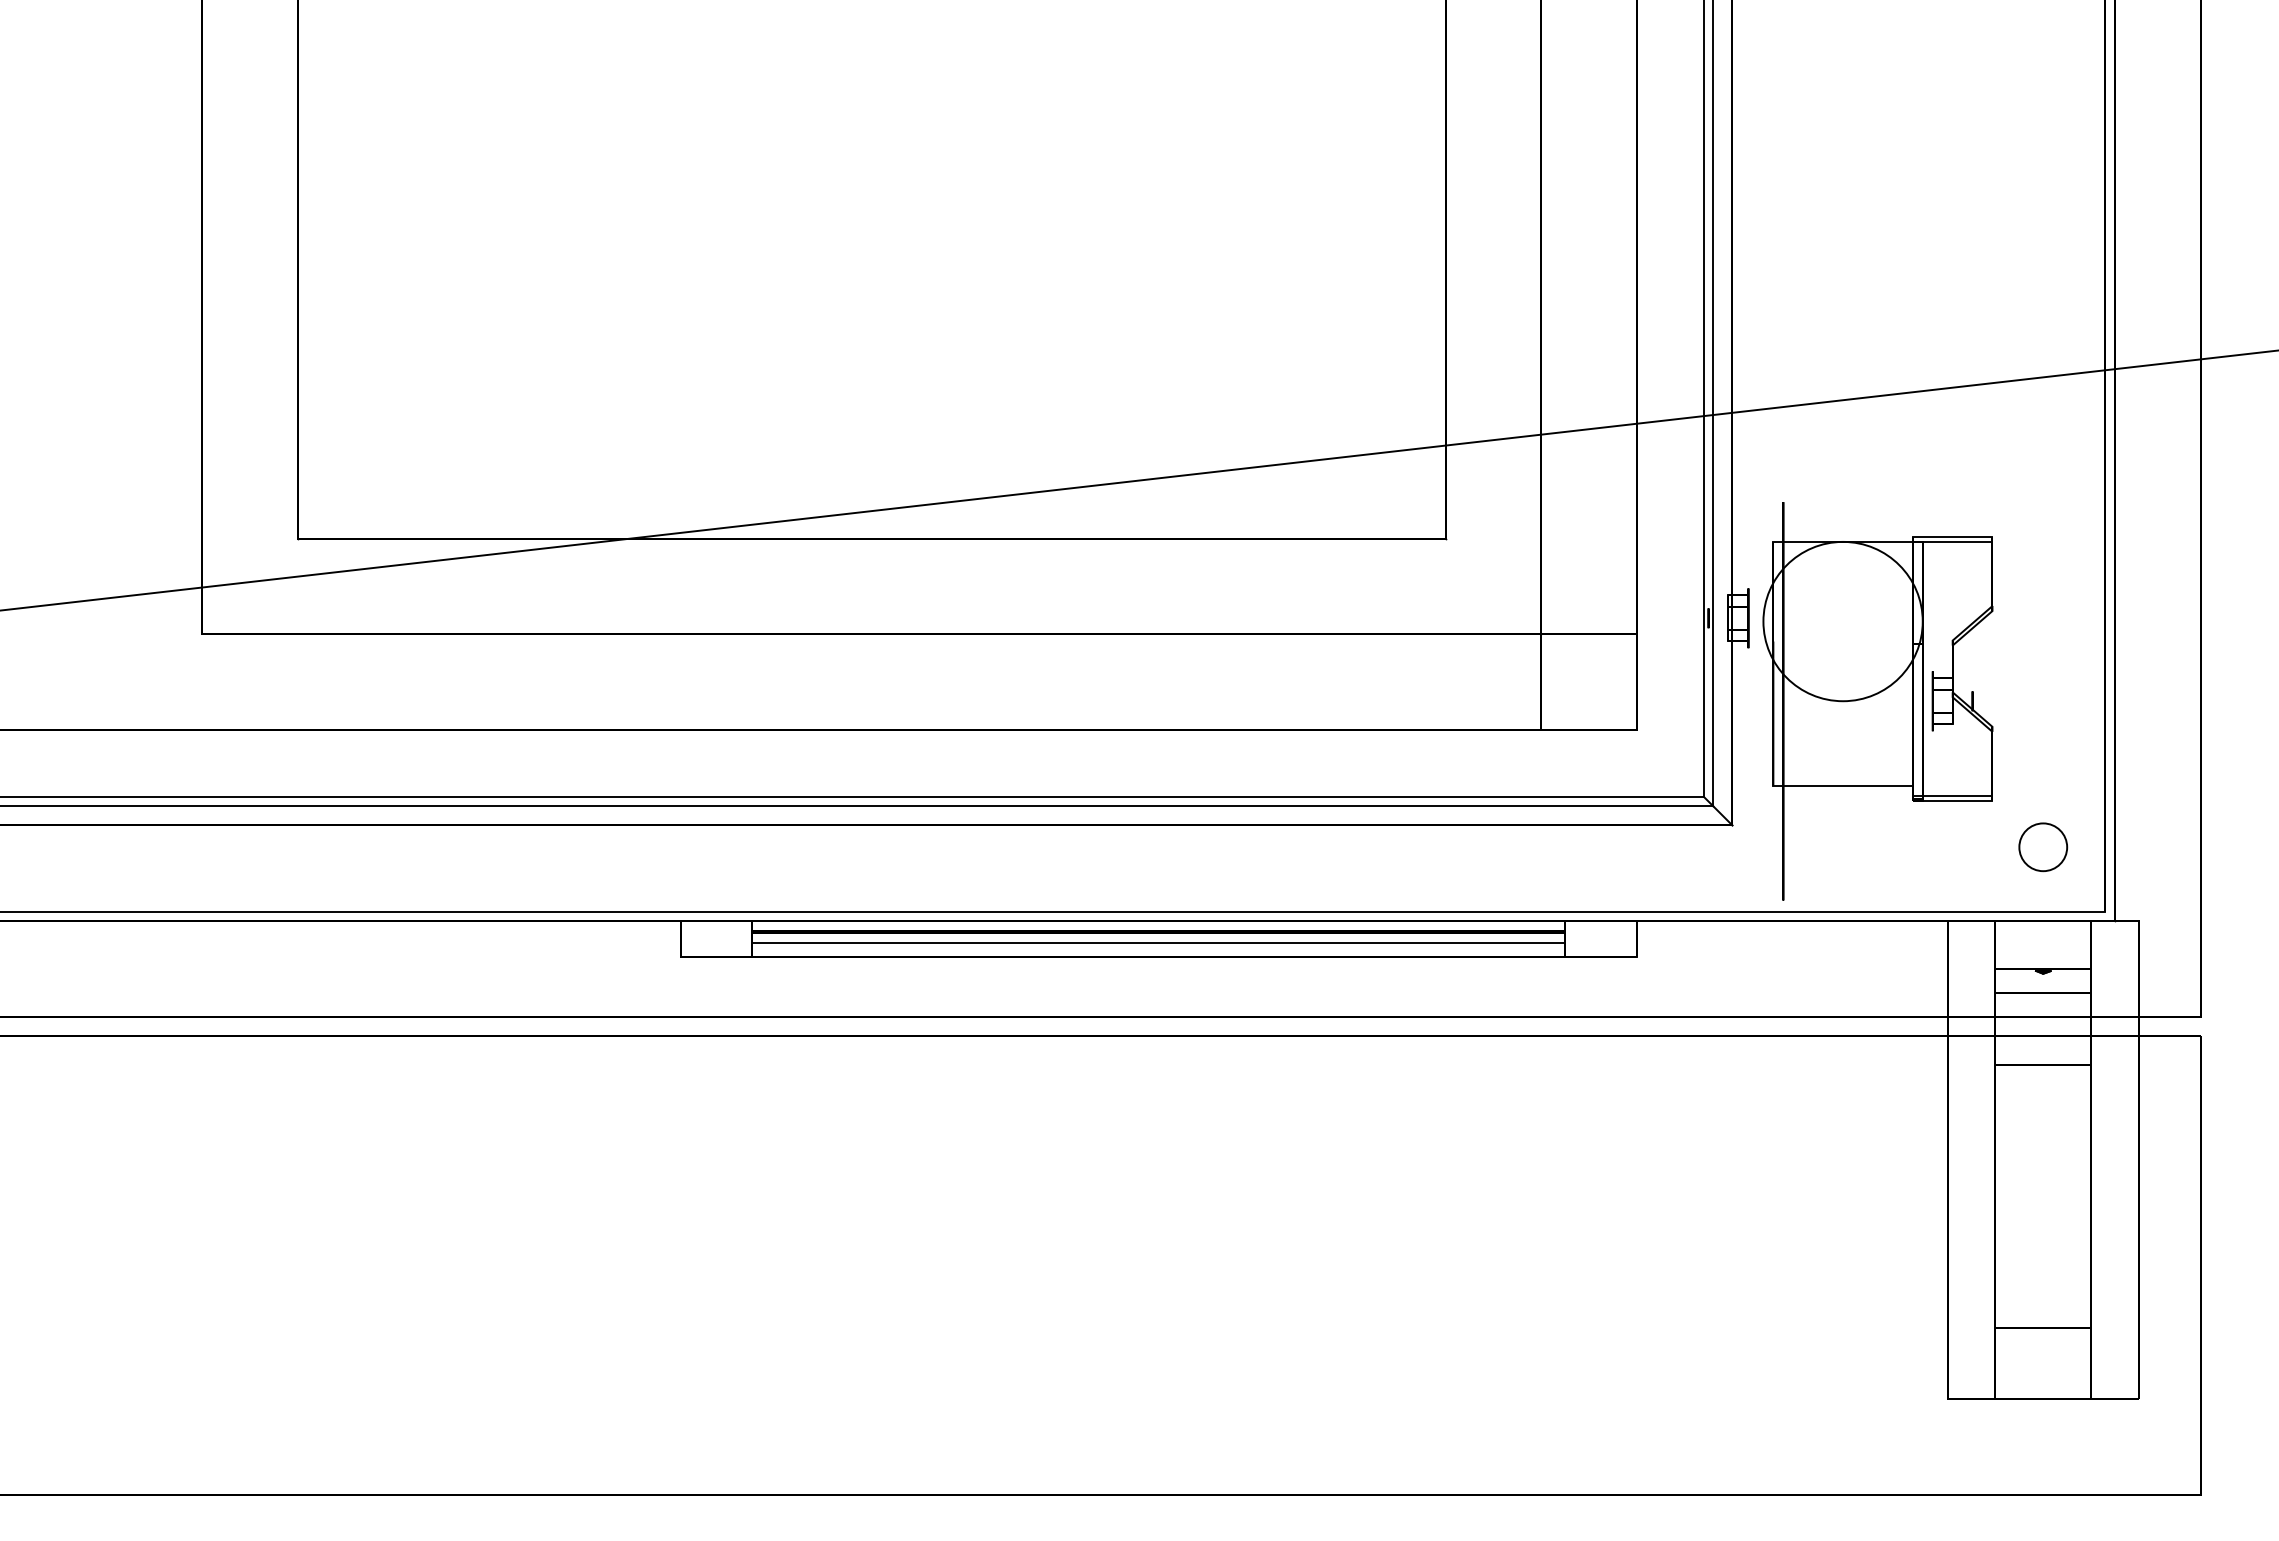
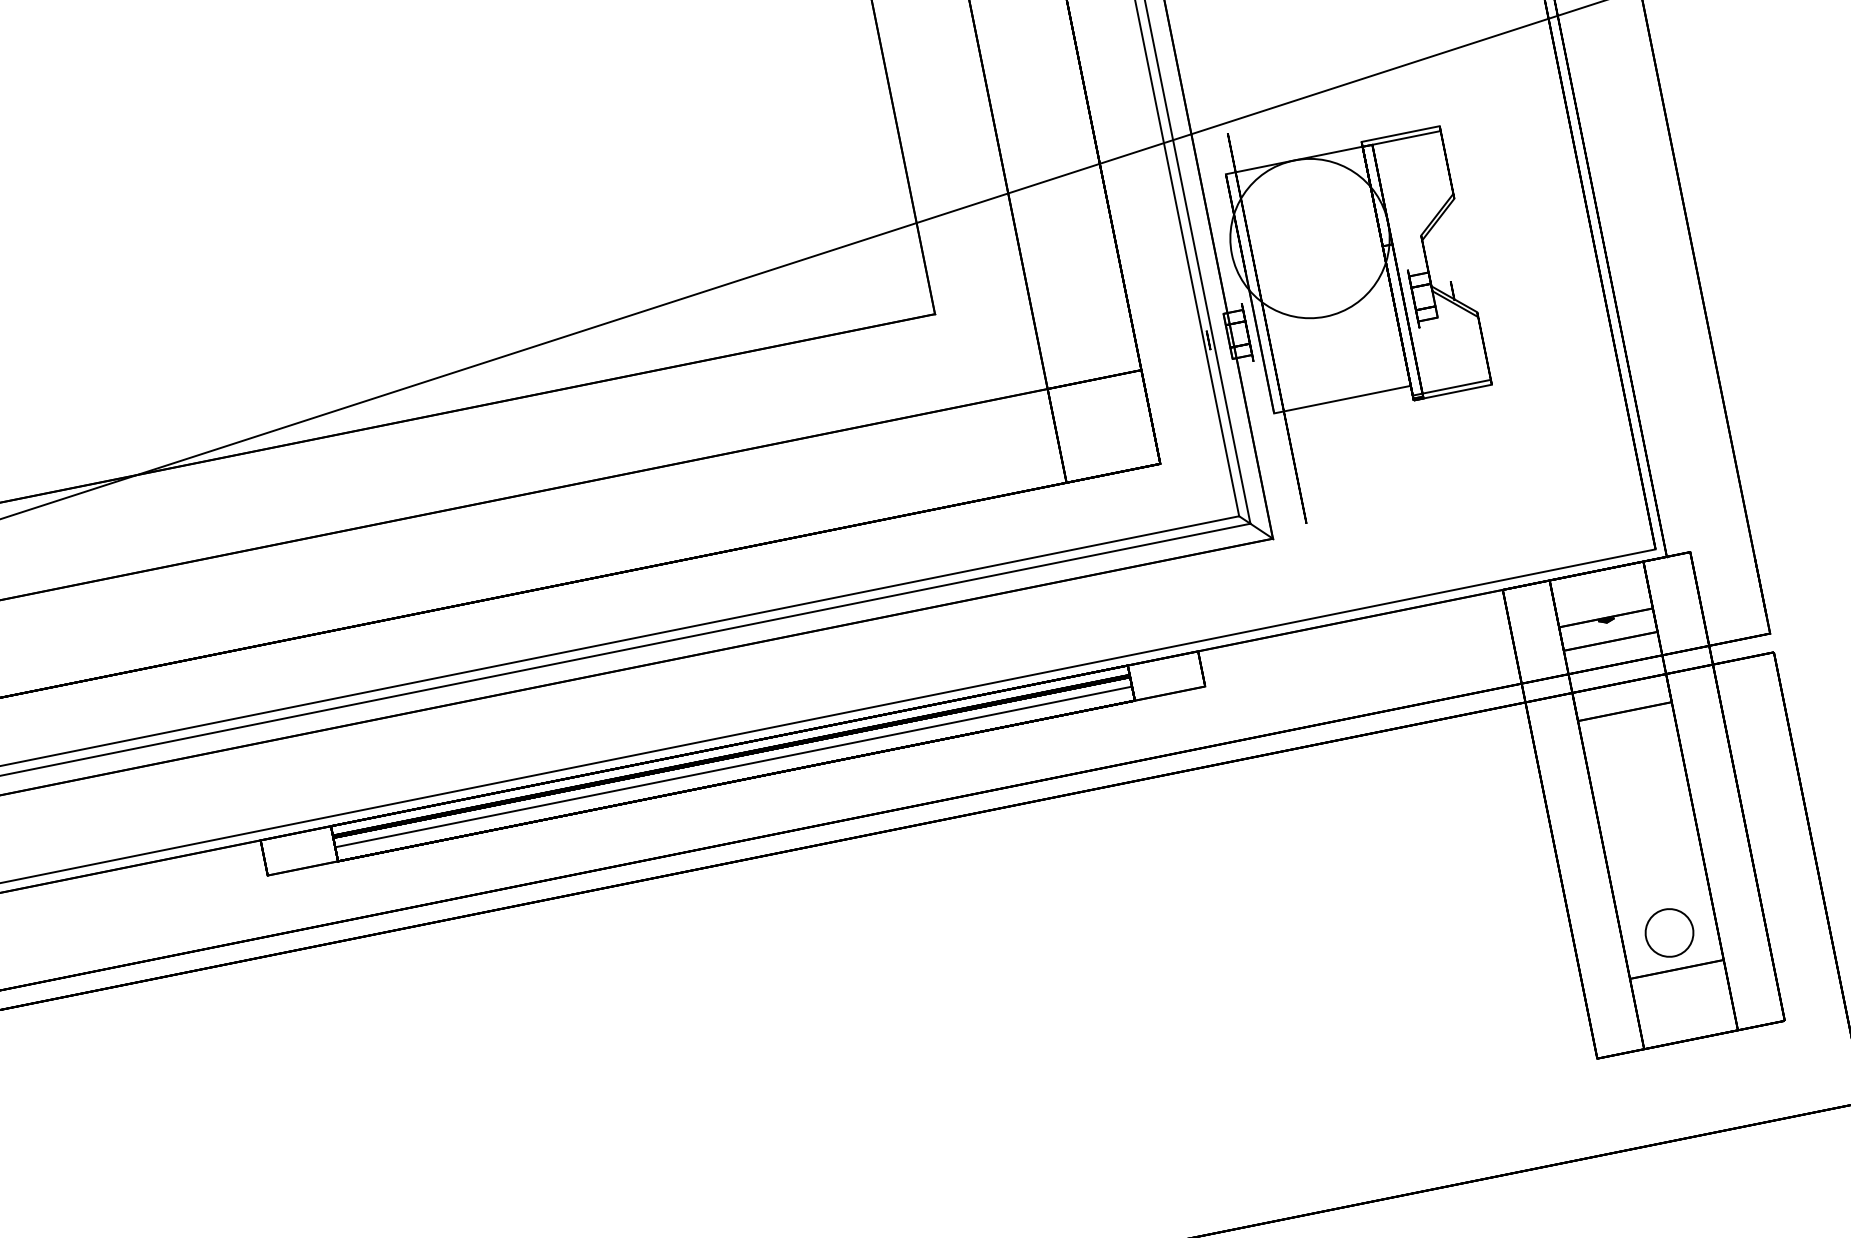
part: (1877, 701) -> (1359, 310), moved
circle: (2043, 847) -> (1669, 933), moved

